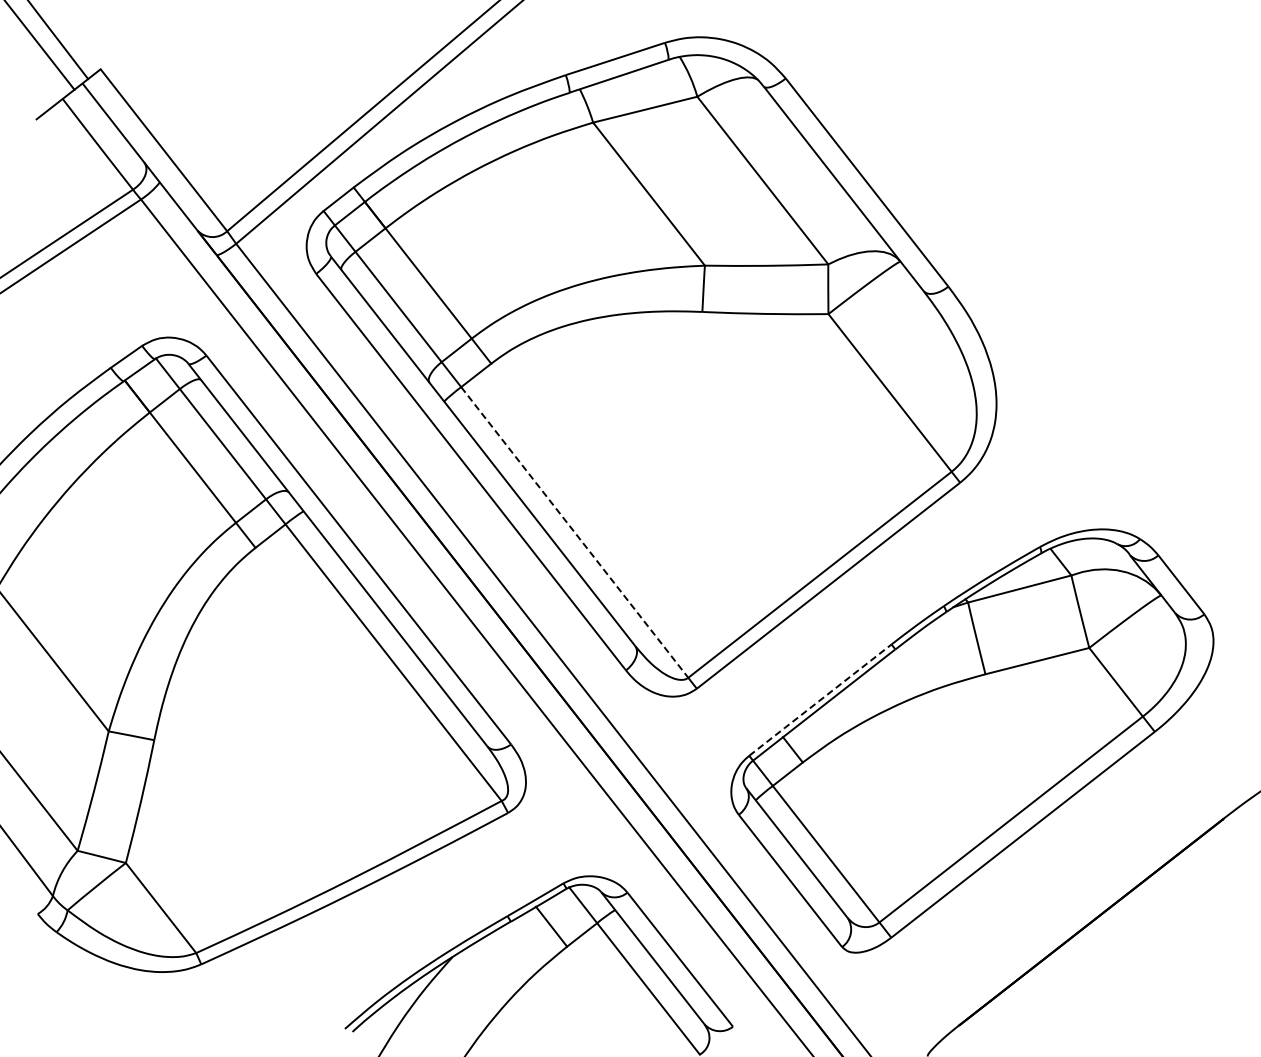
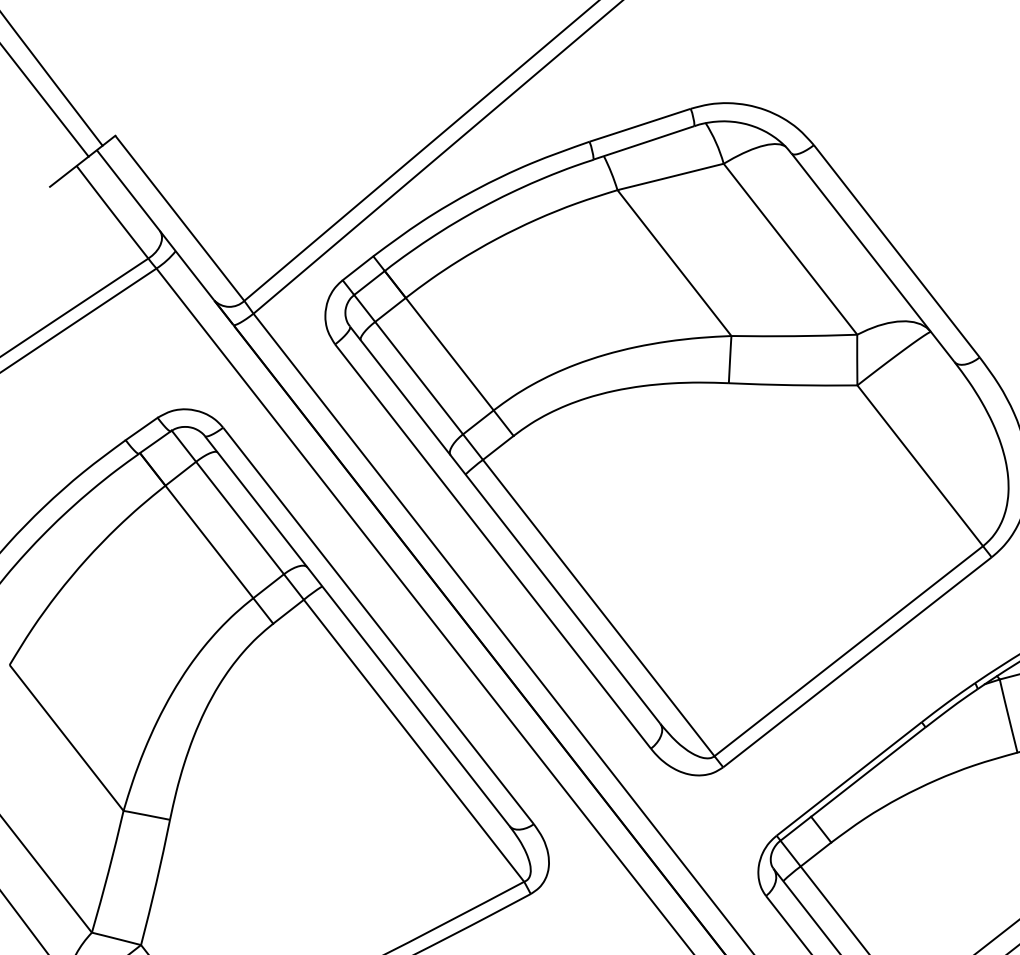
line: (575, 532) -> (599, 608), dashed -> solid
line: (820, 700) -> (849, 779), dashed -> solid

